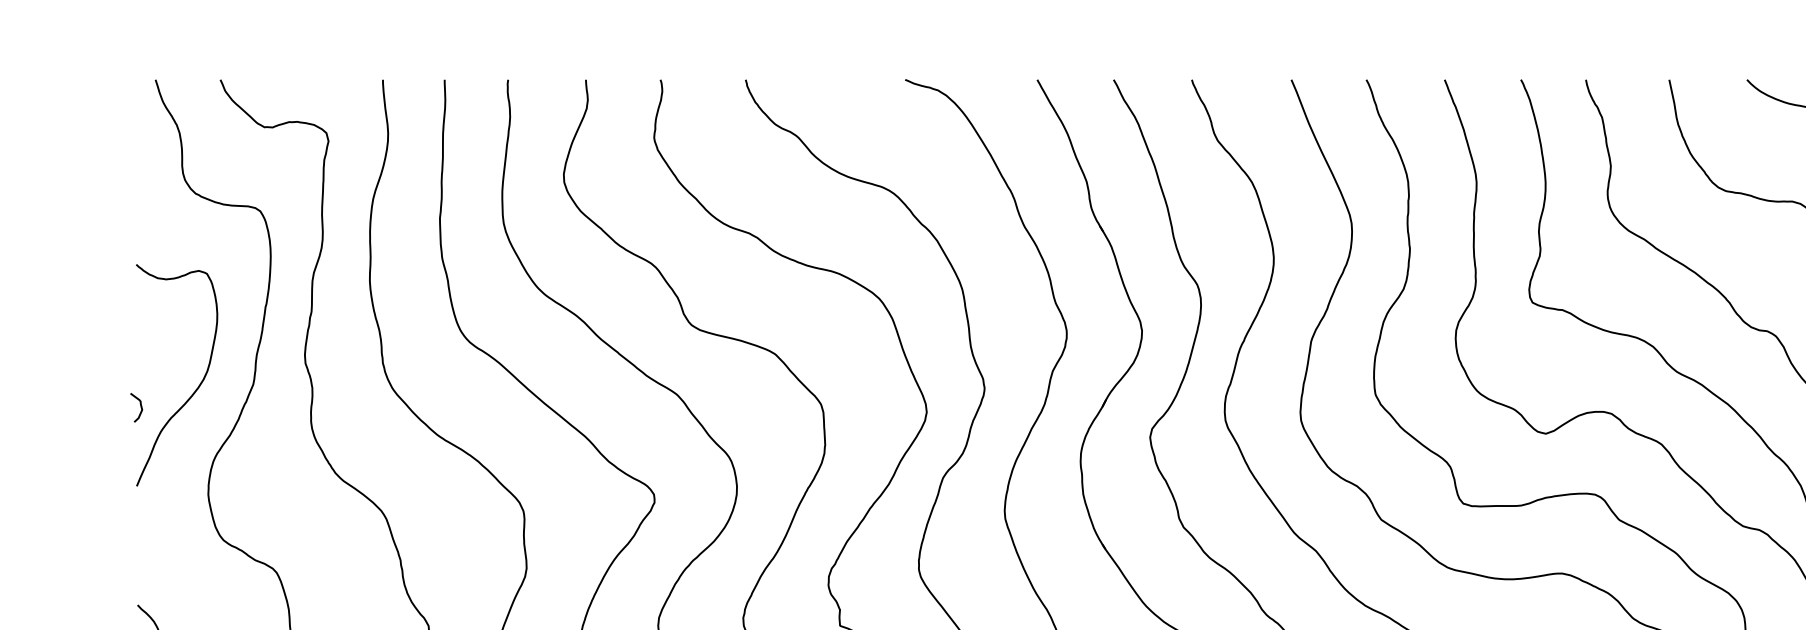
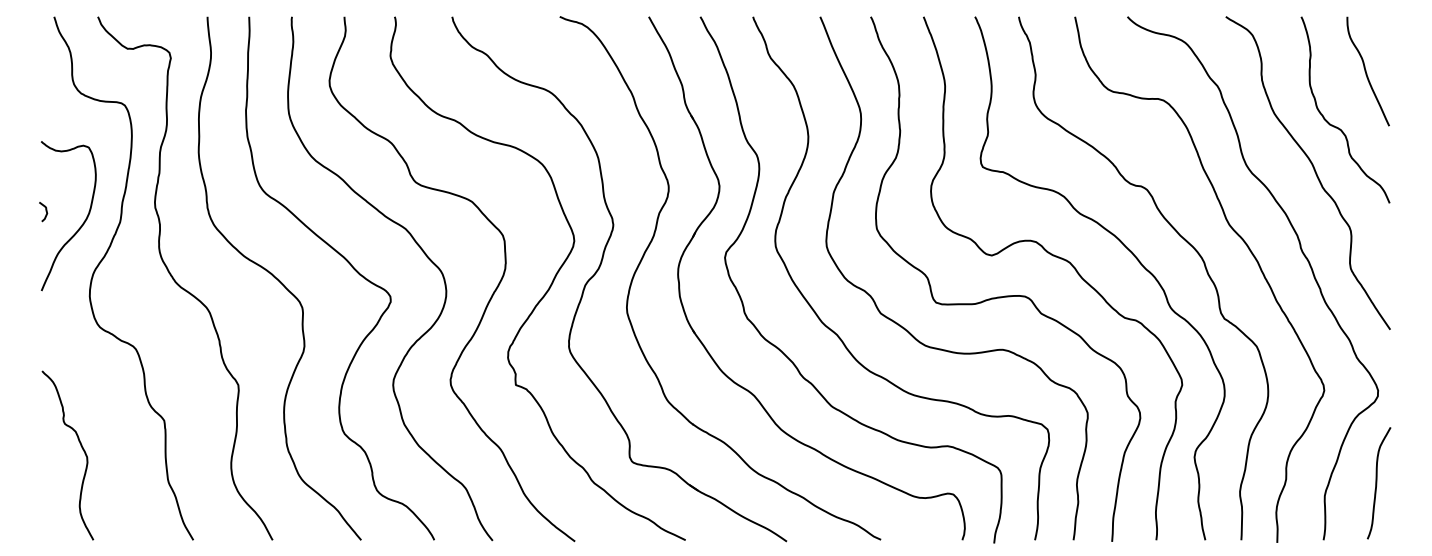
curve: (139, 407) -> (45, 211), moved

